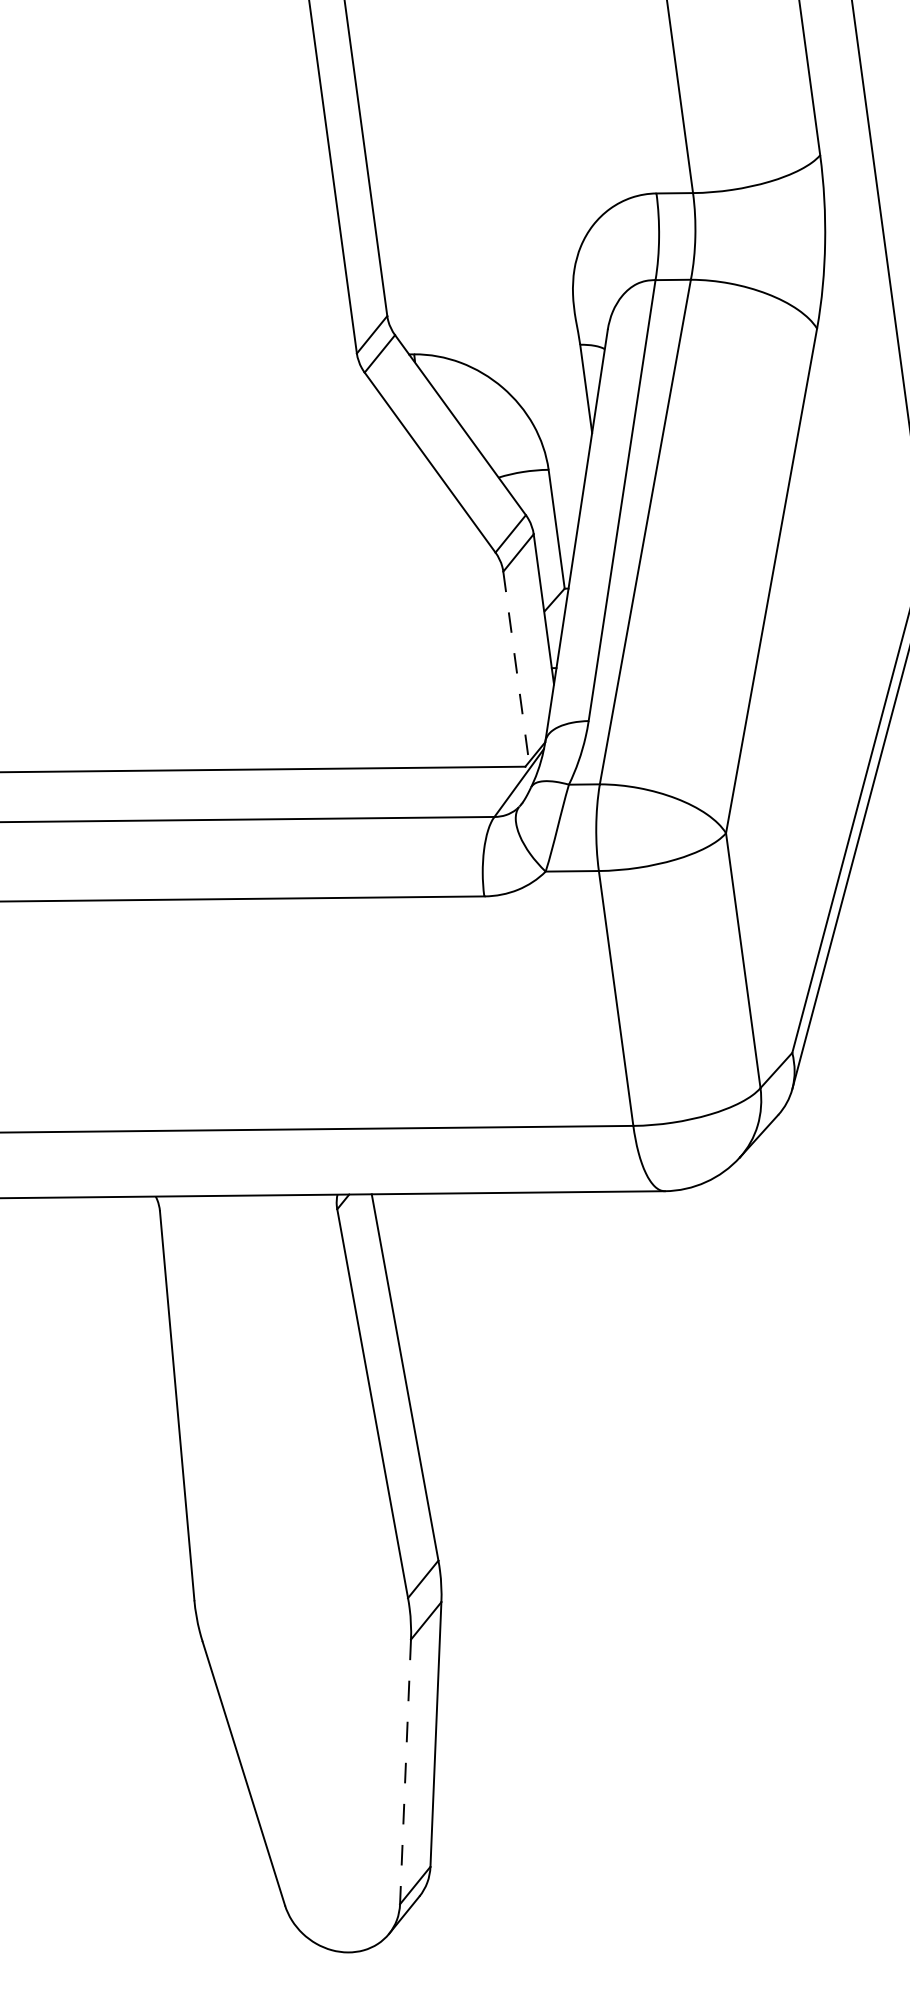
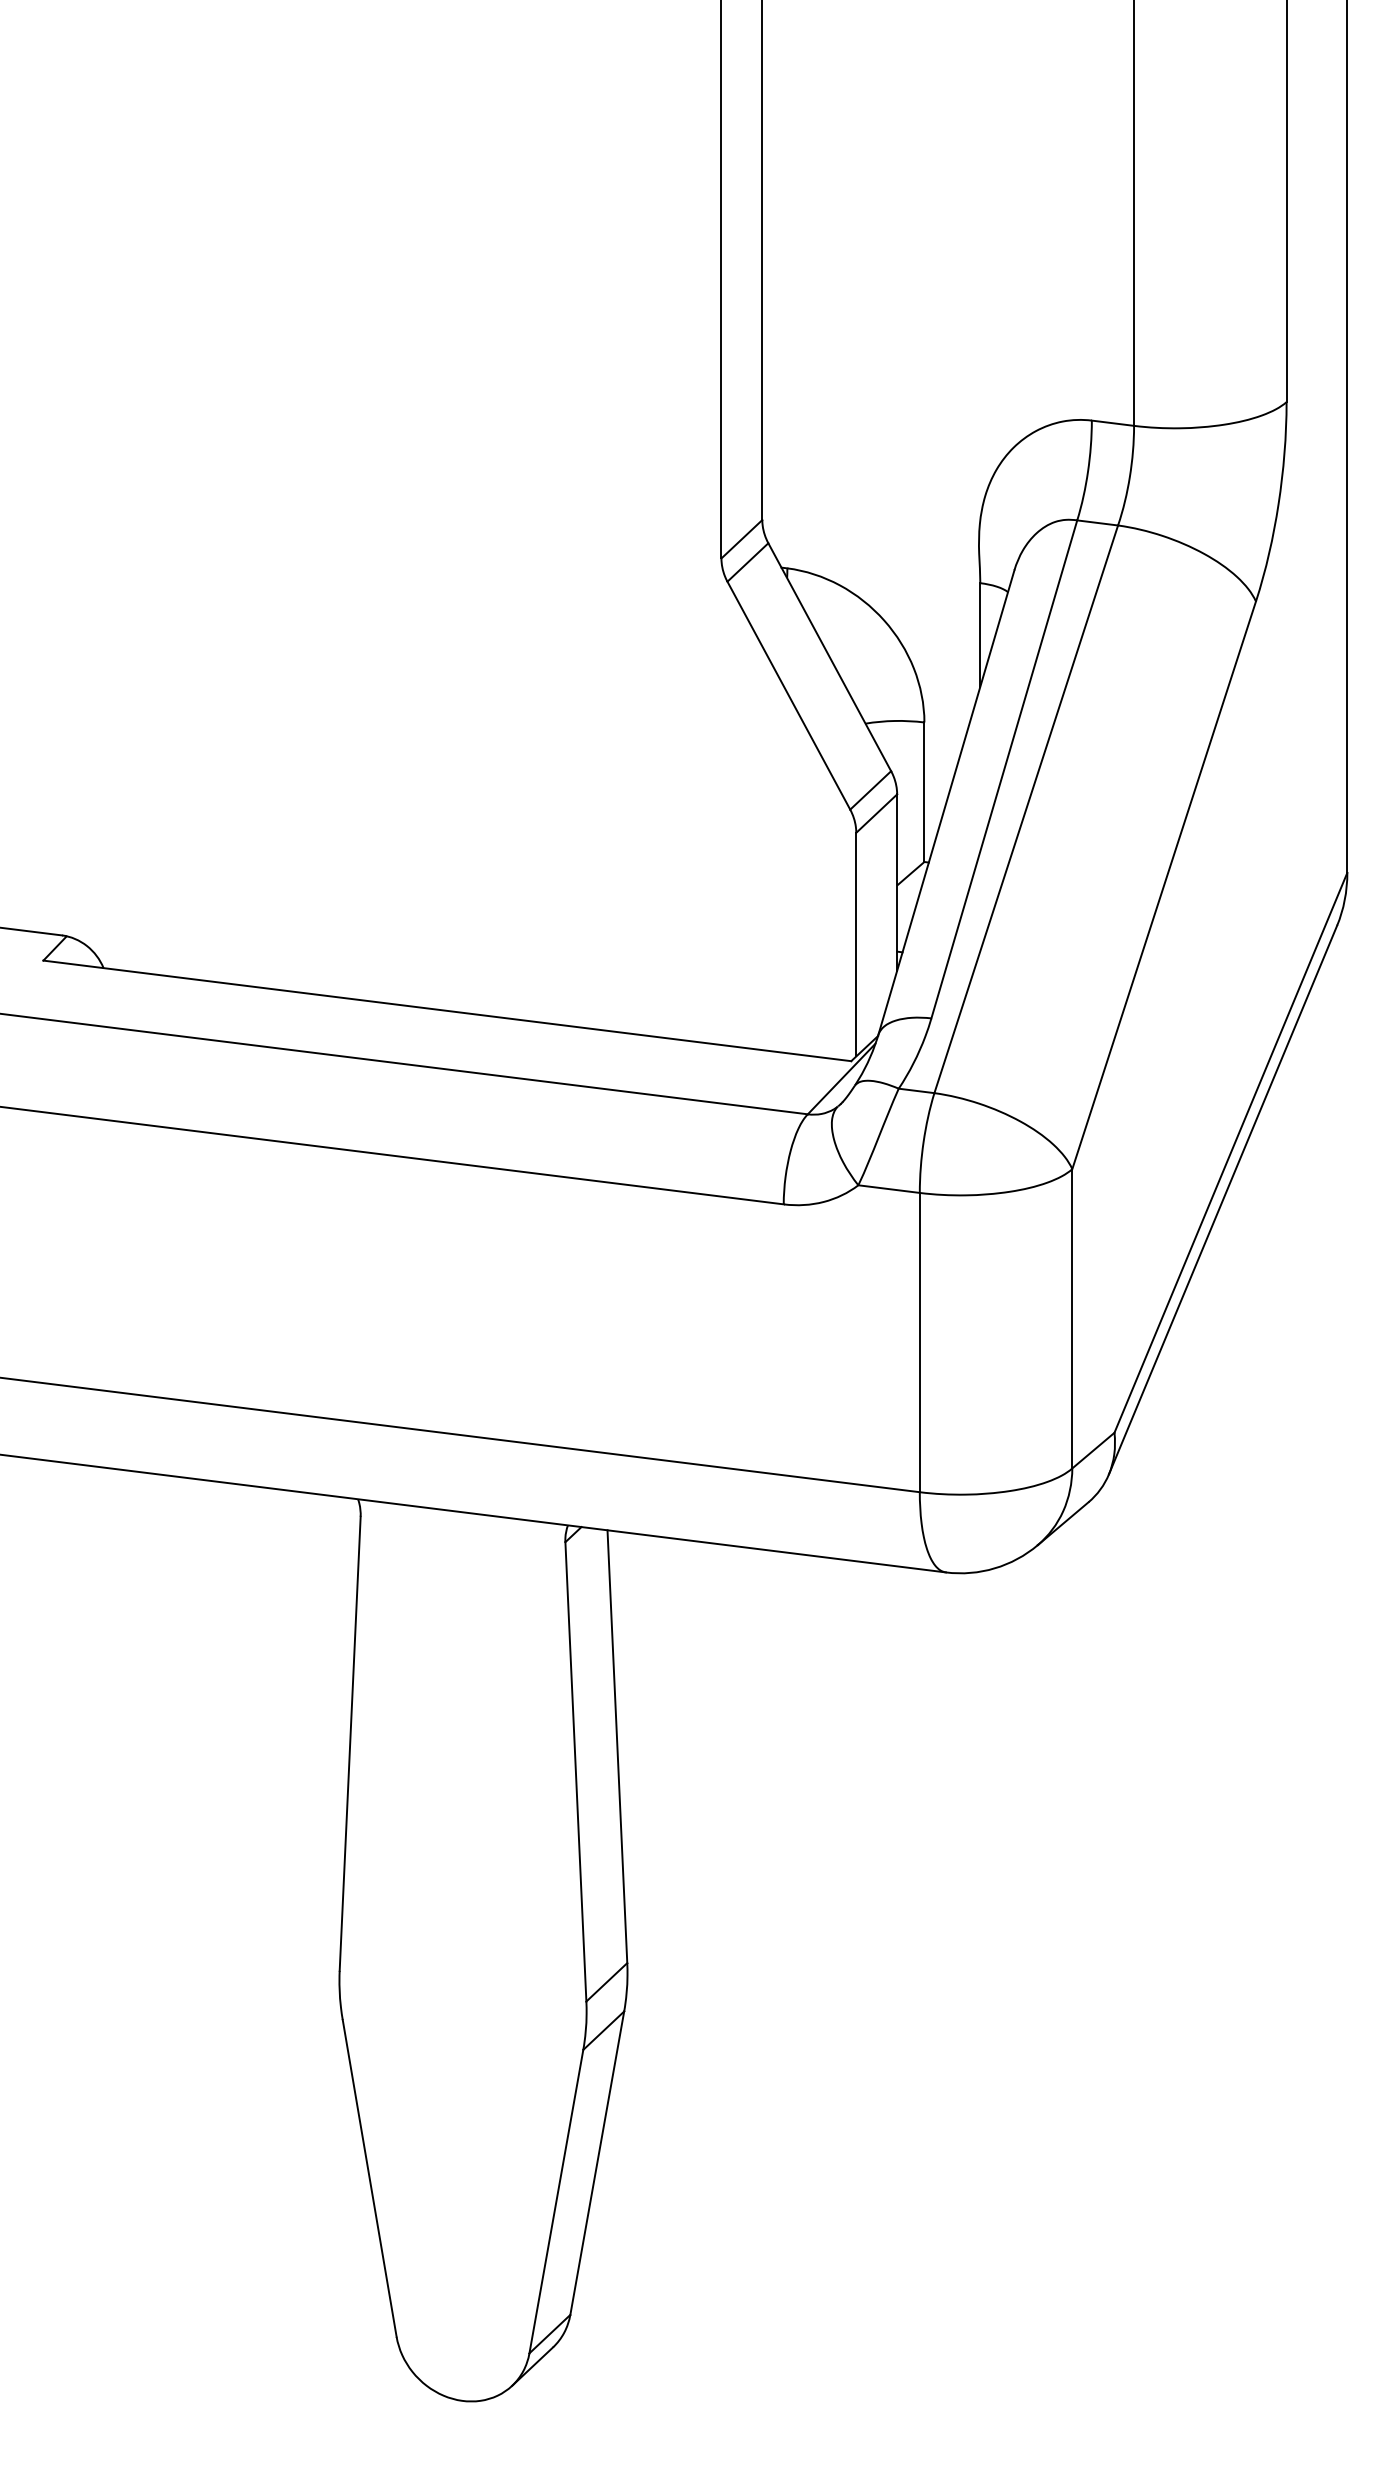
line: (516, 666) -> (856, 944), dashed -> solid
line: (405, 1772) -> (556, 2202), dashed -> solid

